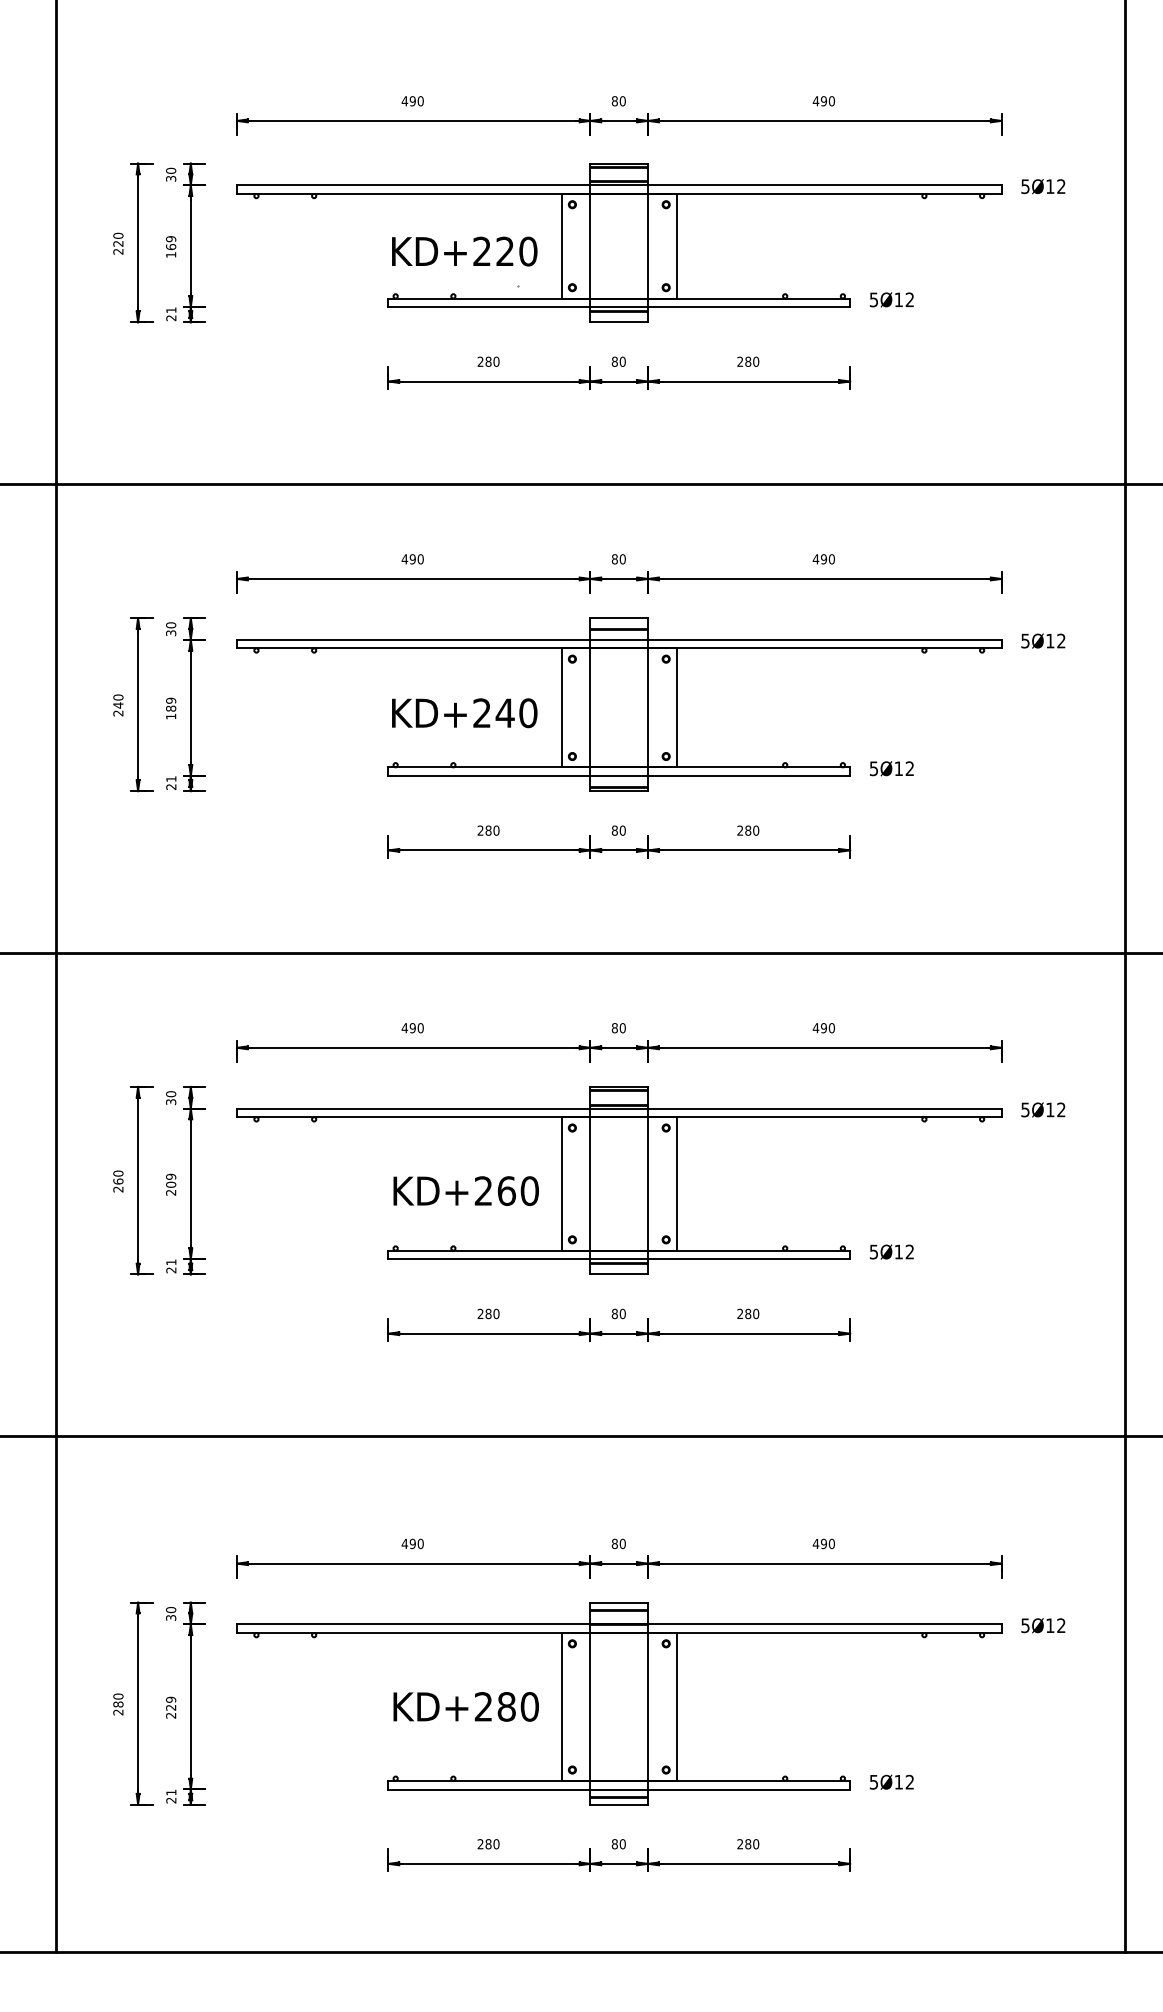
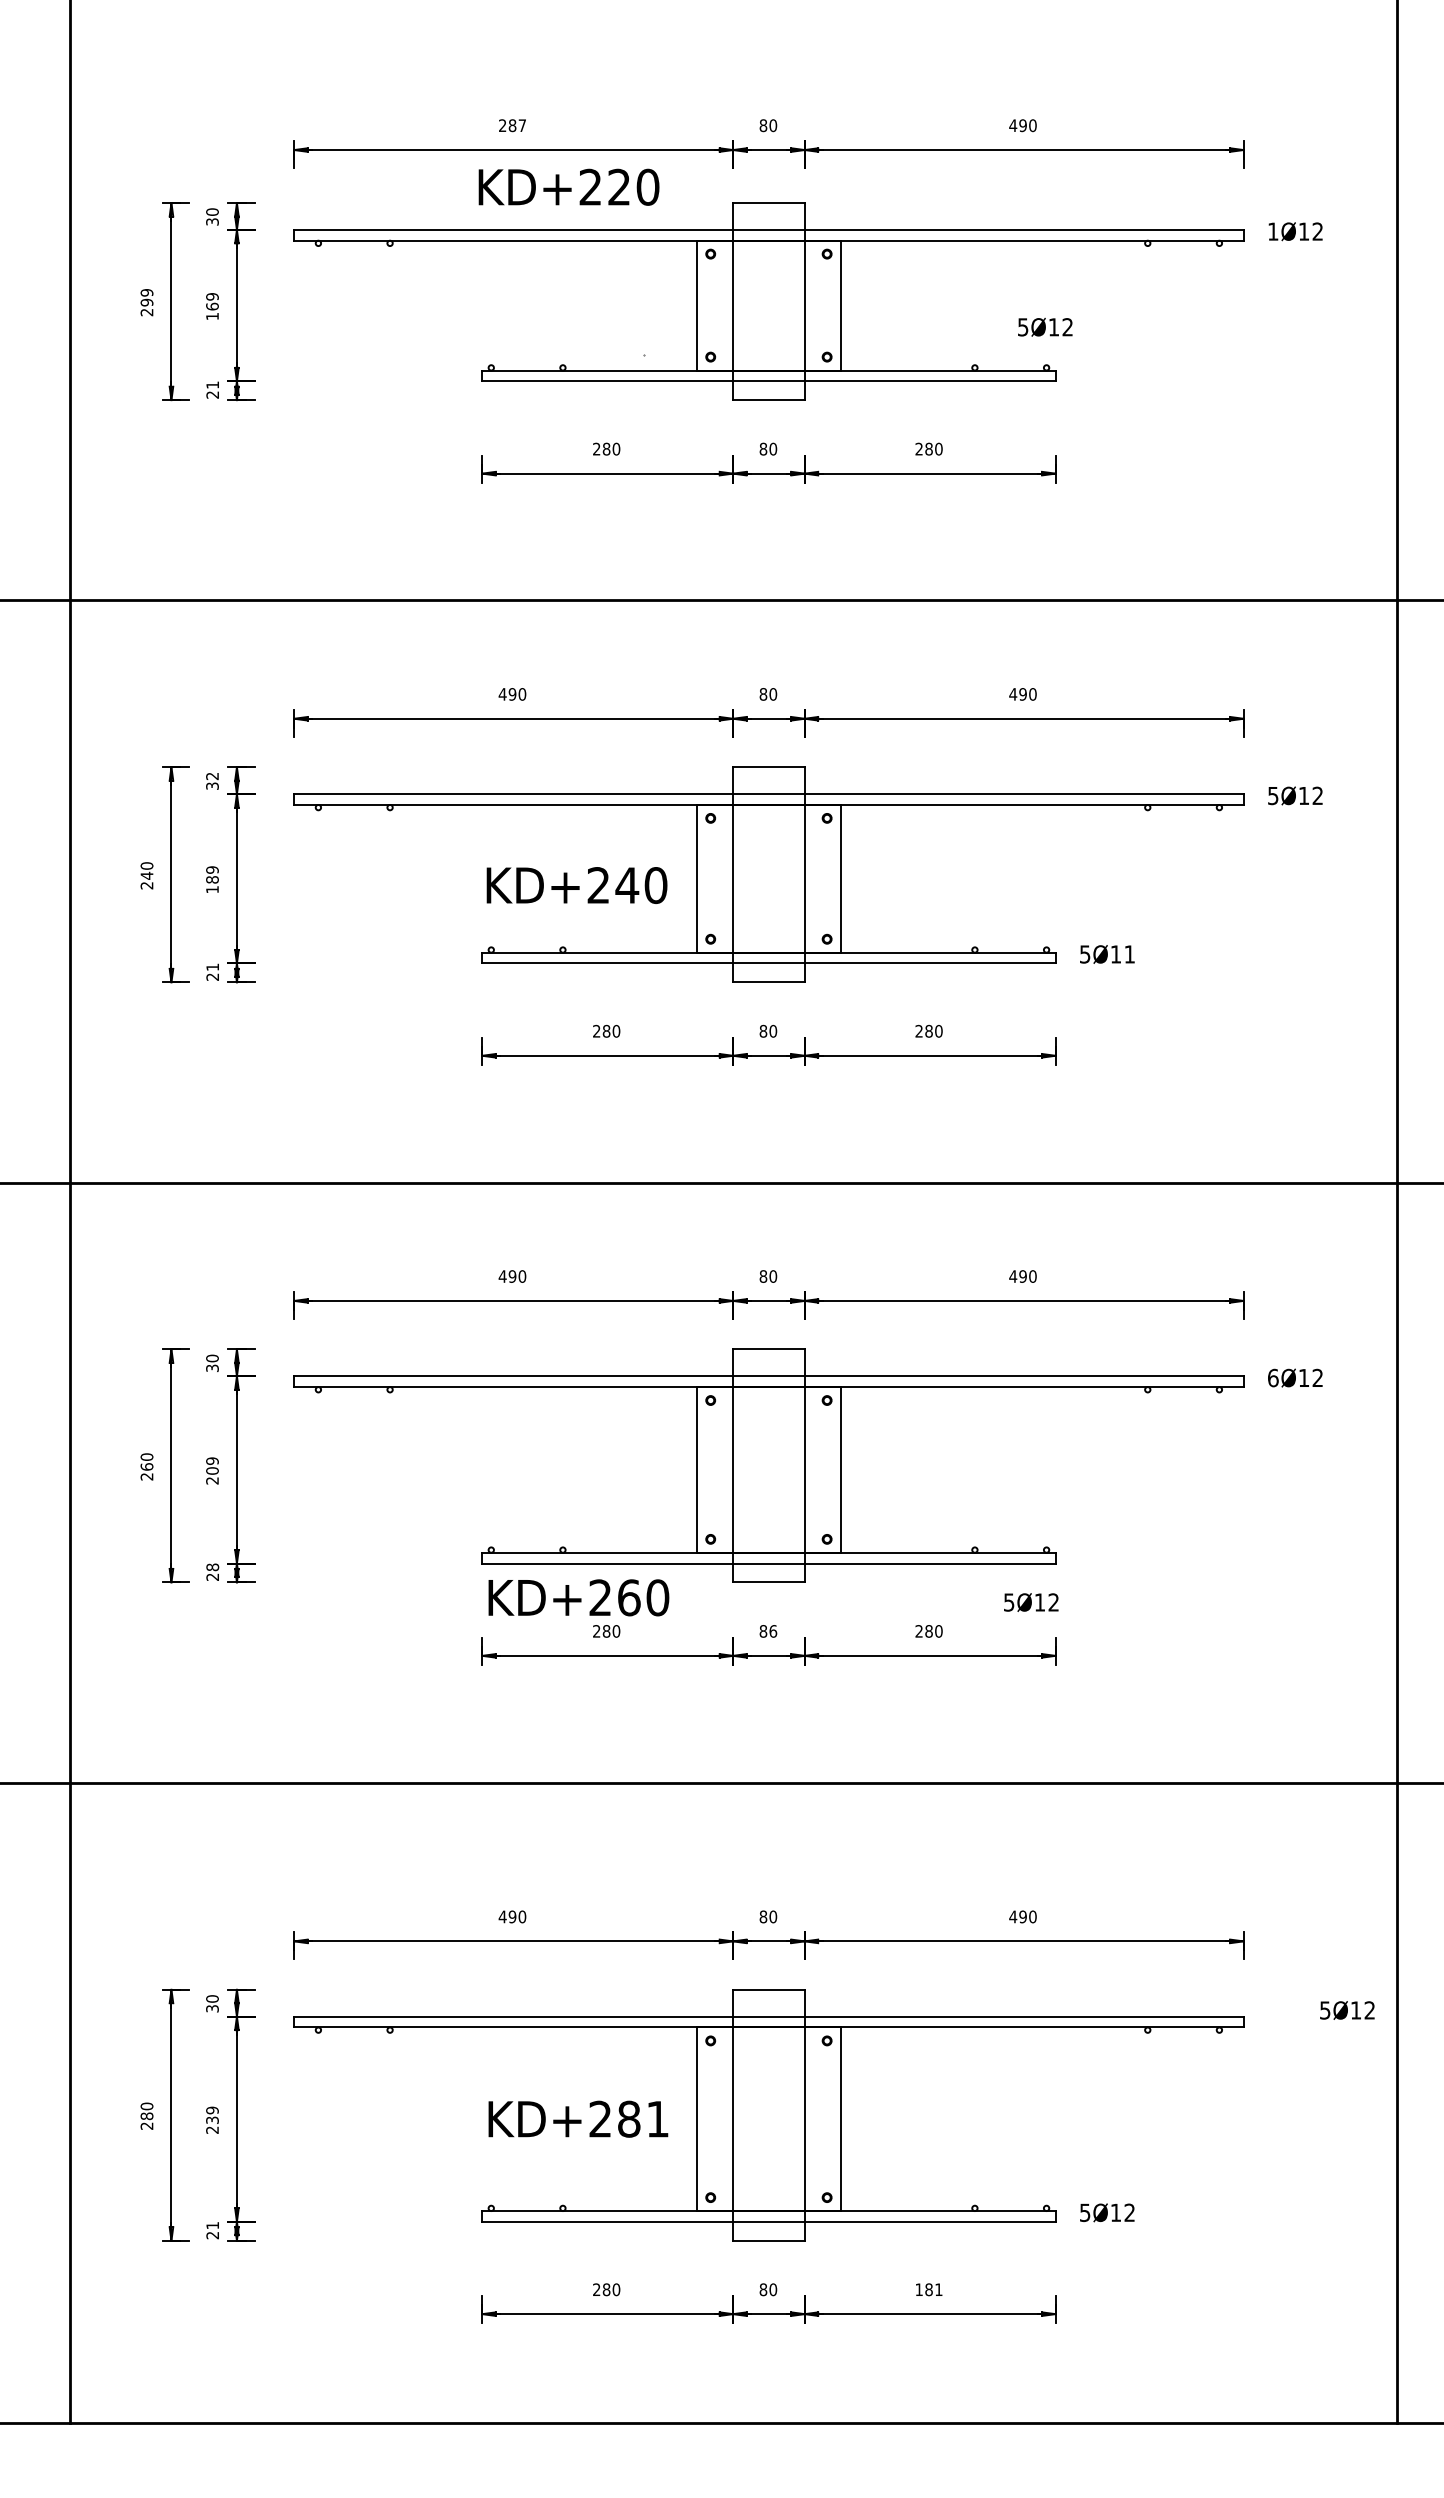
text: (412, 101) -> (512, 125), 490 -> 287
hatch: (618, 174) -> (768, 216), removed
text: (1025, 186) -> (1273, 231), 5Ø12 -> 1Ø12
text: (117, 239) -> (146, 297), 220 -> 299
text: (464, 250) -> (568, 186), moved
text: (891, 300) -> (1045, 327), moved
hatch: (618, 311) -> (768, 386), removed
text: (171, 625) -> (212, 776), 30 -> 32
hatch: (618, 628) -> (768, 780), removed
text: (909, 768) -> (1129, 954), 5Ø12 -> 5Ø11
hatch: (618, 787) -> (768, 977), removed
hatch: (618, 1097) -> (768, 1362), removed
text: (1025, 1109) -> (1273, 1377), 5Ø12 -> 6Ø12
text: (465, 1190) -> (578, 1597), moved
text: (891, 1252) -> (1031, 1602), moved
text: (171, 1262) -> (212, 1567), 21 -> 28
hatch: (618, 1263) -> (768, 1568), removed
text: (622, 1314) -> (773, 1631), 80 -> 86
hatch: (618, 1616) -> (768, 2007), removed
text: (1043, 1625) -> (1347, 2010), moved
text: (529, 1706) -> (657, 2118), KD+280 -> KD+281
text: (171, 1707) -> (212, 2119), 229 -> 239
hatch: (618, 1797) -> (768, 2231), removed
text: (747, 1844) -> (928, 2289), 280 -> 181

